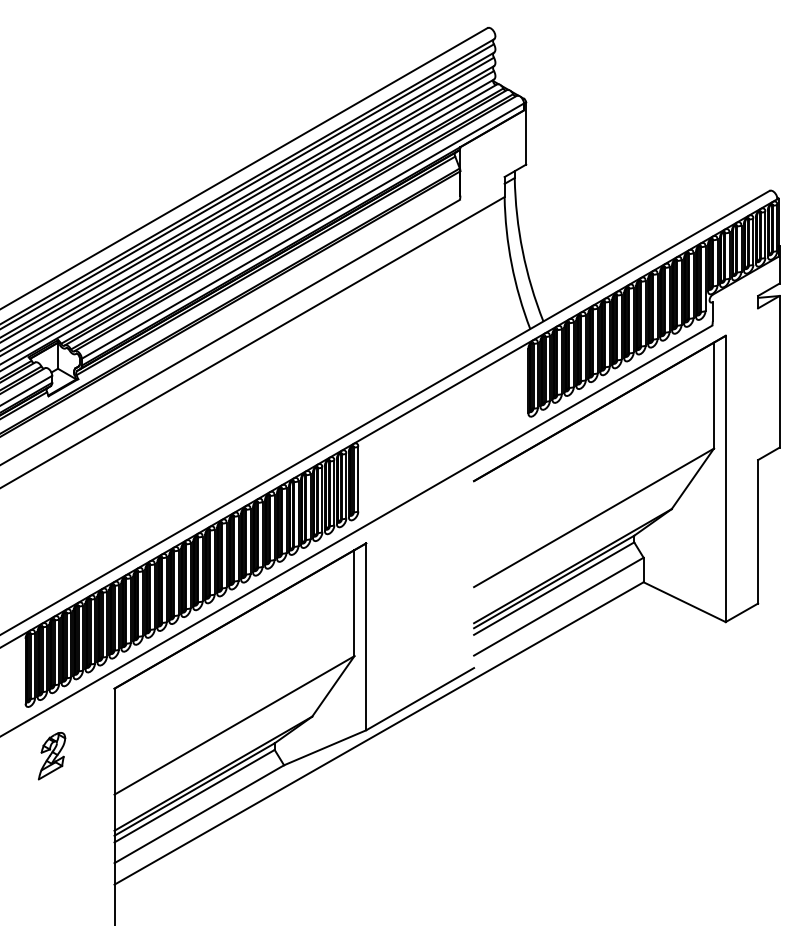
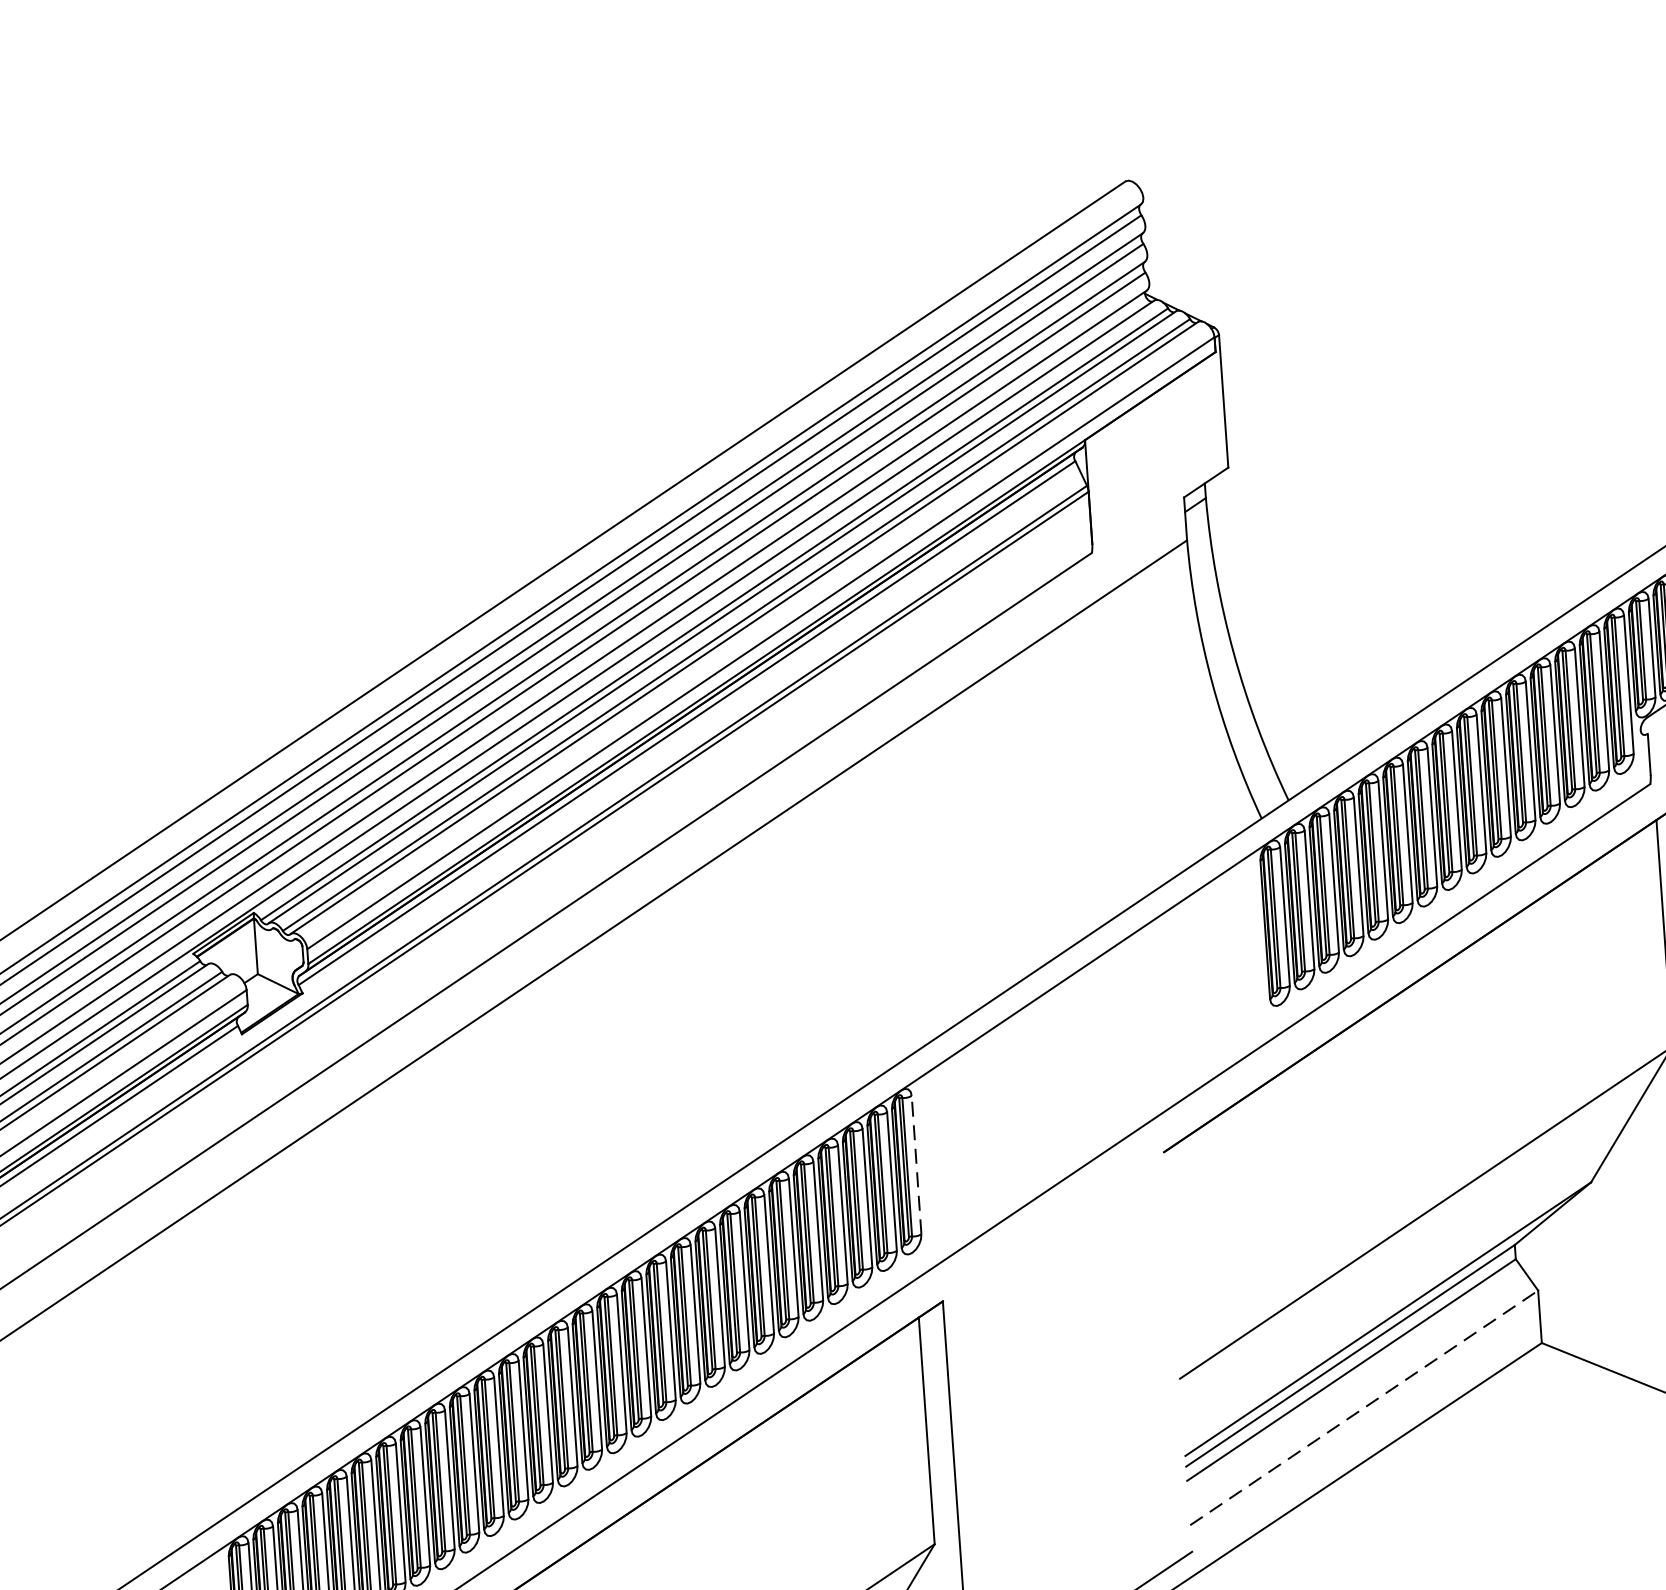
line: (358, 478) -> (916, 1163), solid -> dashed
line: (558, 606) -> (1363, 1407), solid -> dashed

